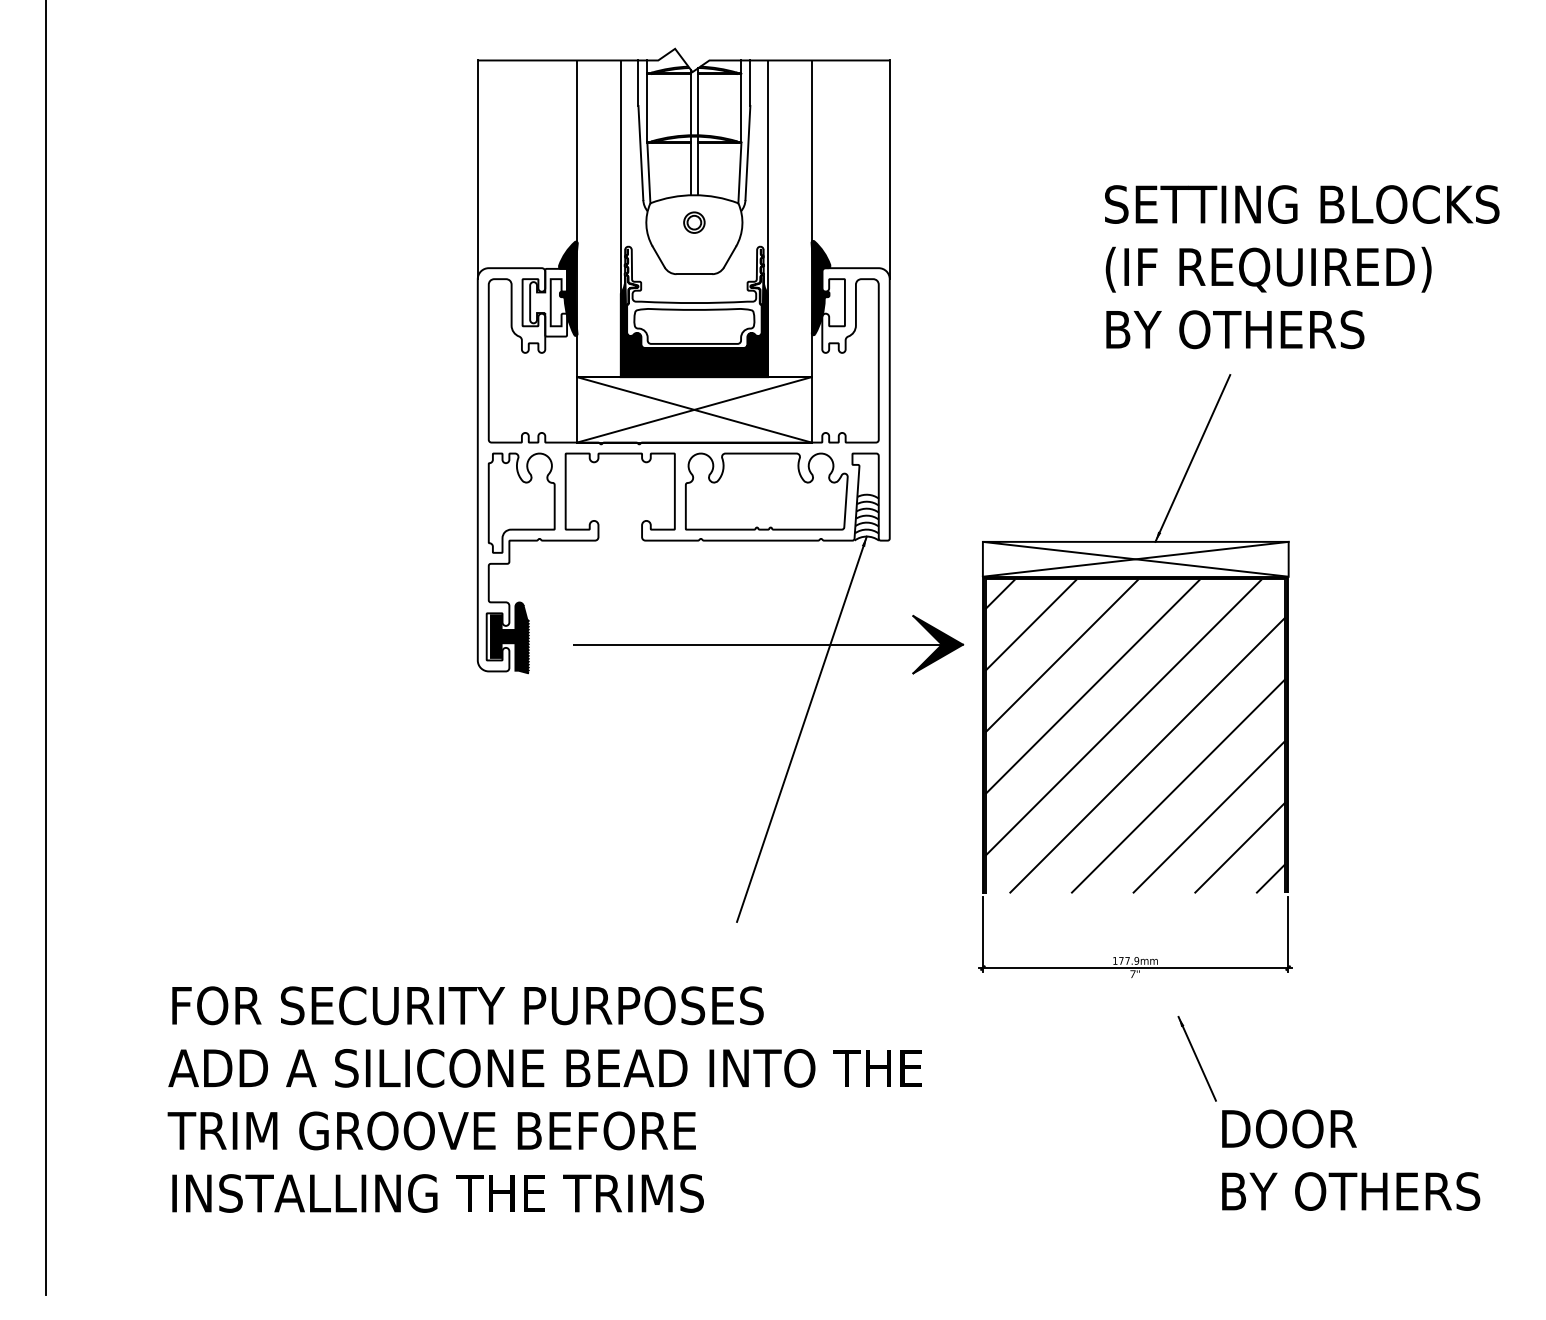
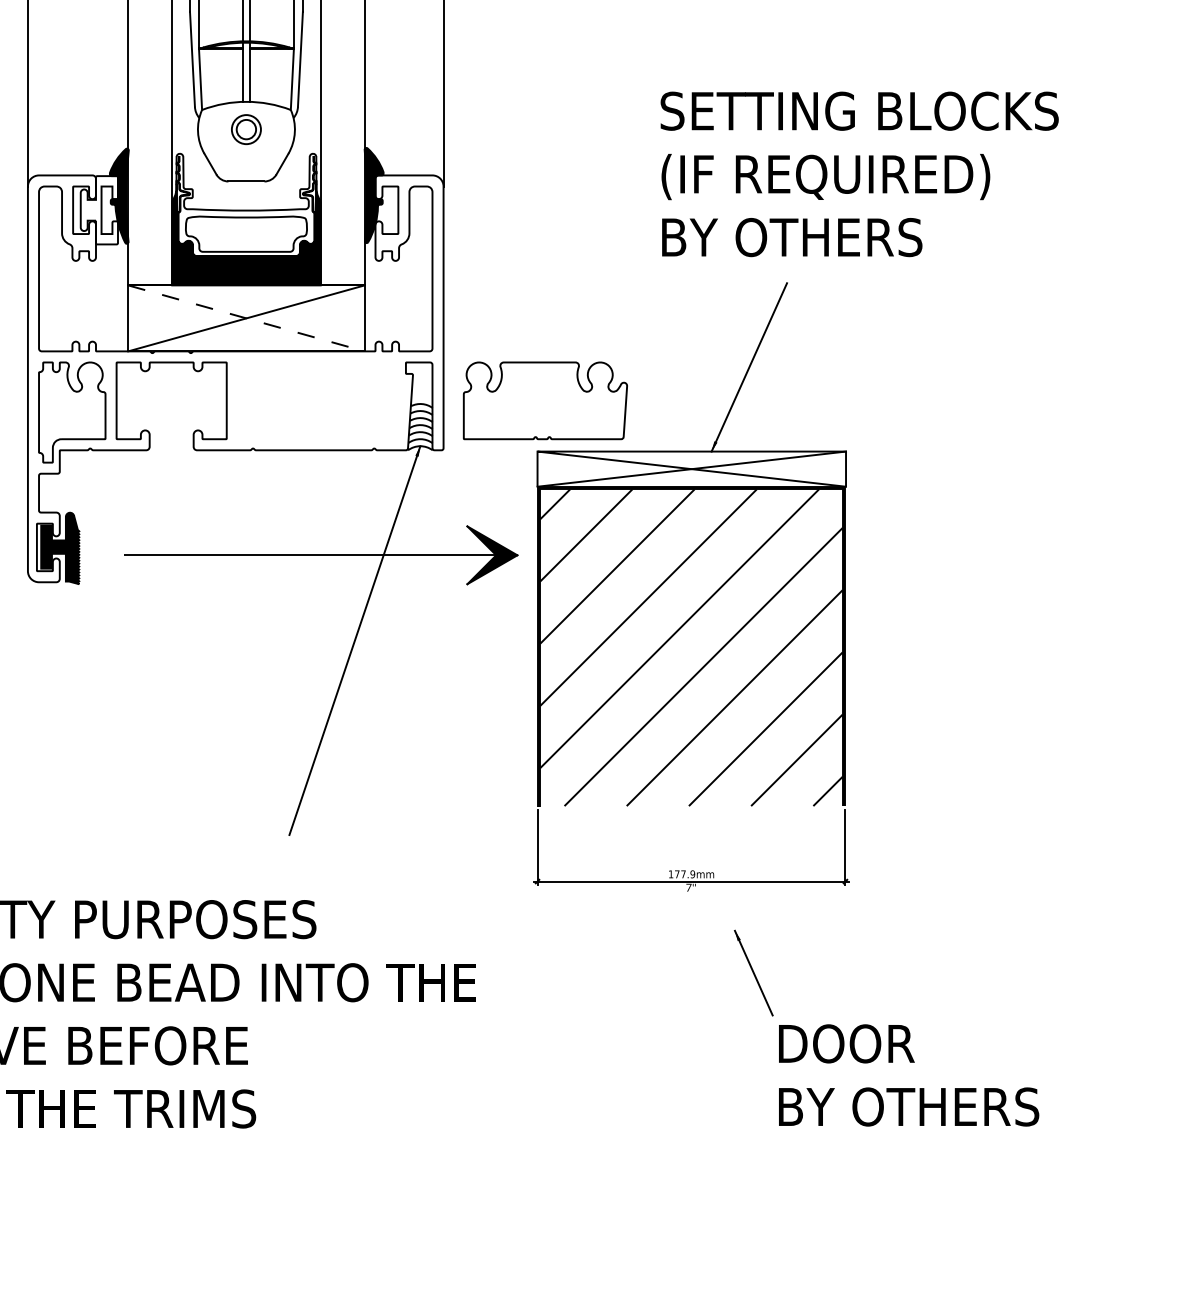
part: (694, 222) -> (246, 129), size x1.4
line: (694, 409) -> (246, 318), solid -> dashed
part: (766, 491) -> (545, 400), moved

